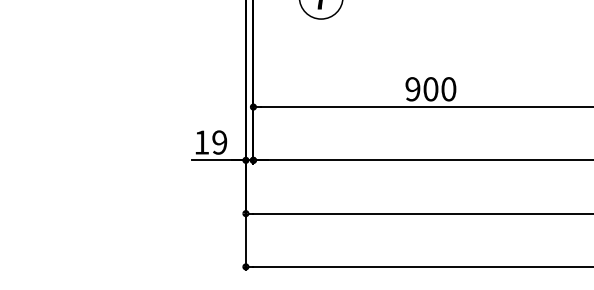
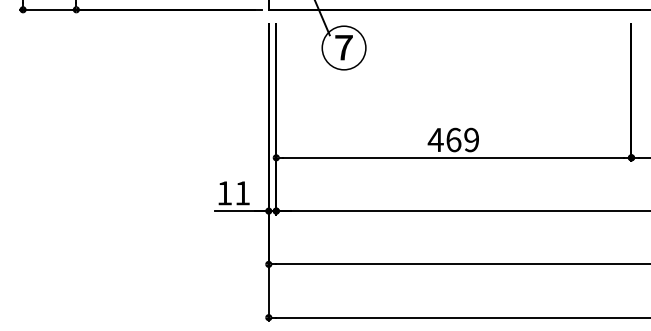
text: (430, 88) -> (453, 139), 900 -> 469
text: (219, 142) -> (242, 193), 19 -> 11

